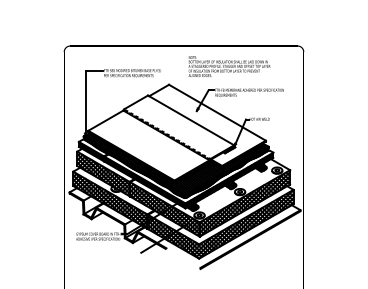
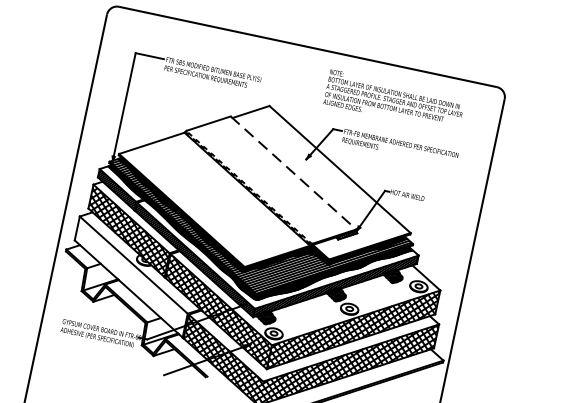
text: (229, 66) -> (394, 100), moved
line: (191, 120) -> (294, 173), solid -> dashed
hatch: (110, 200) -> (131, 277), removed

